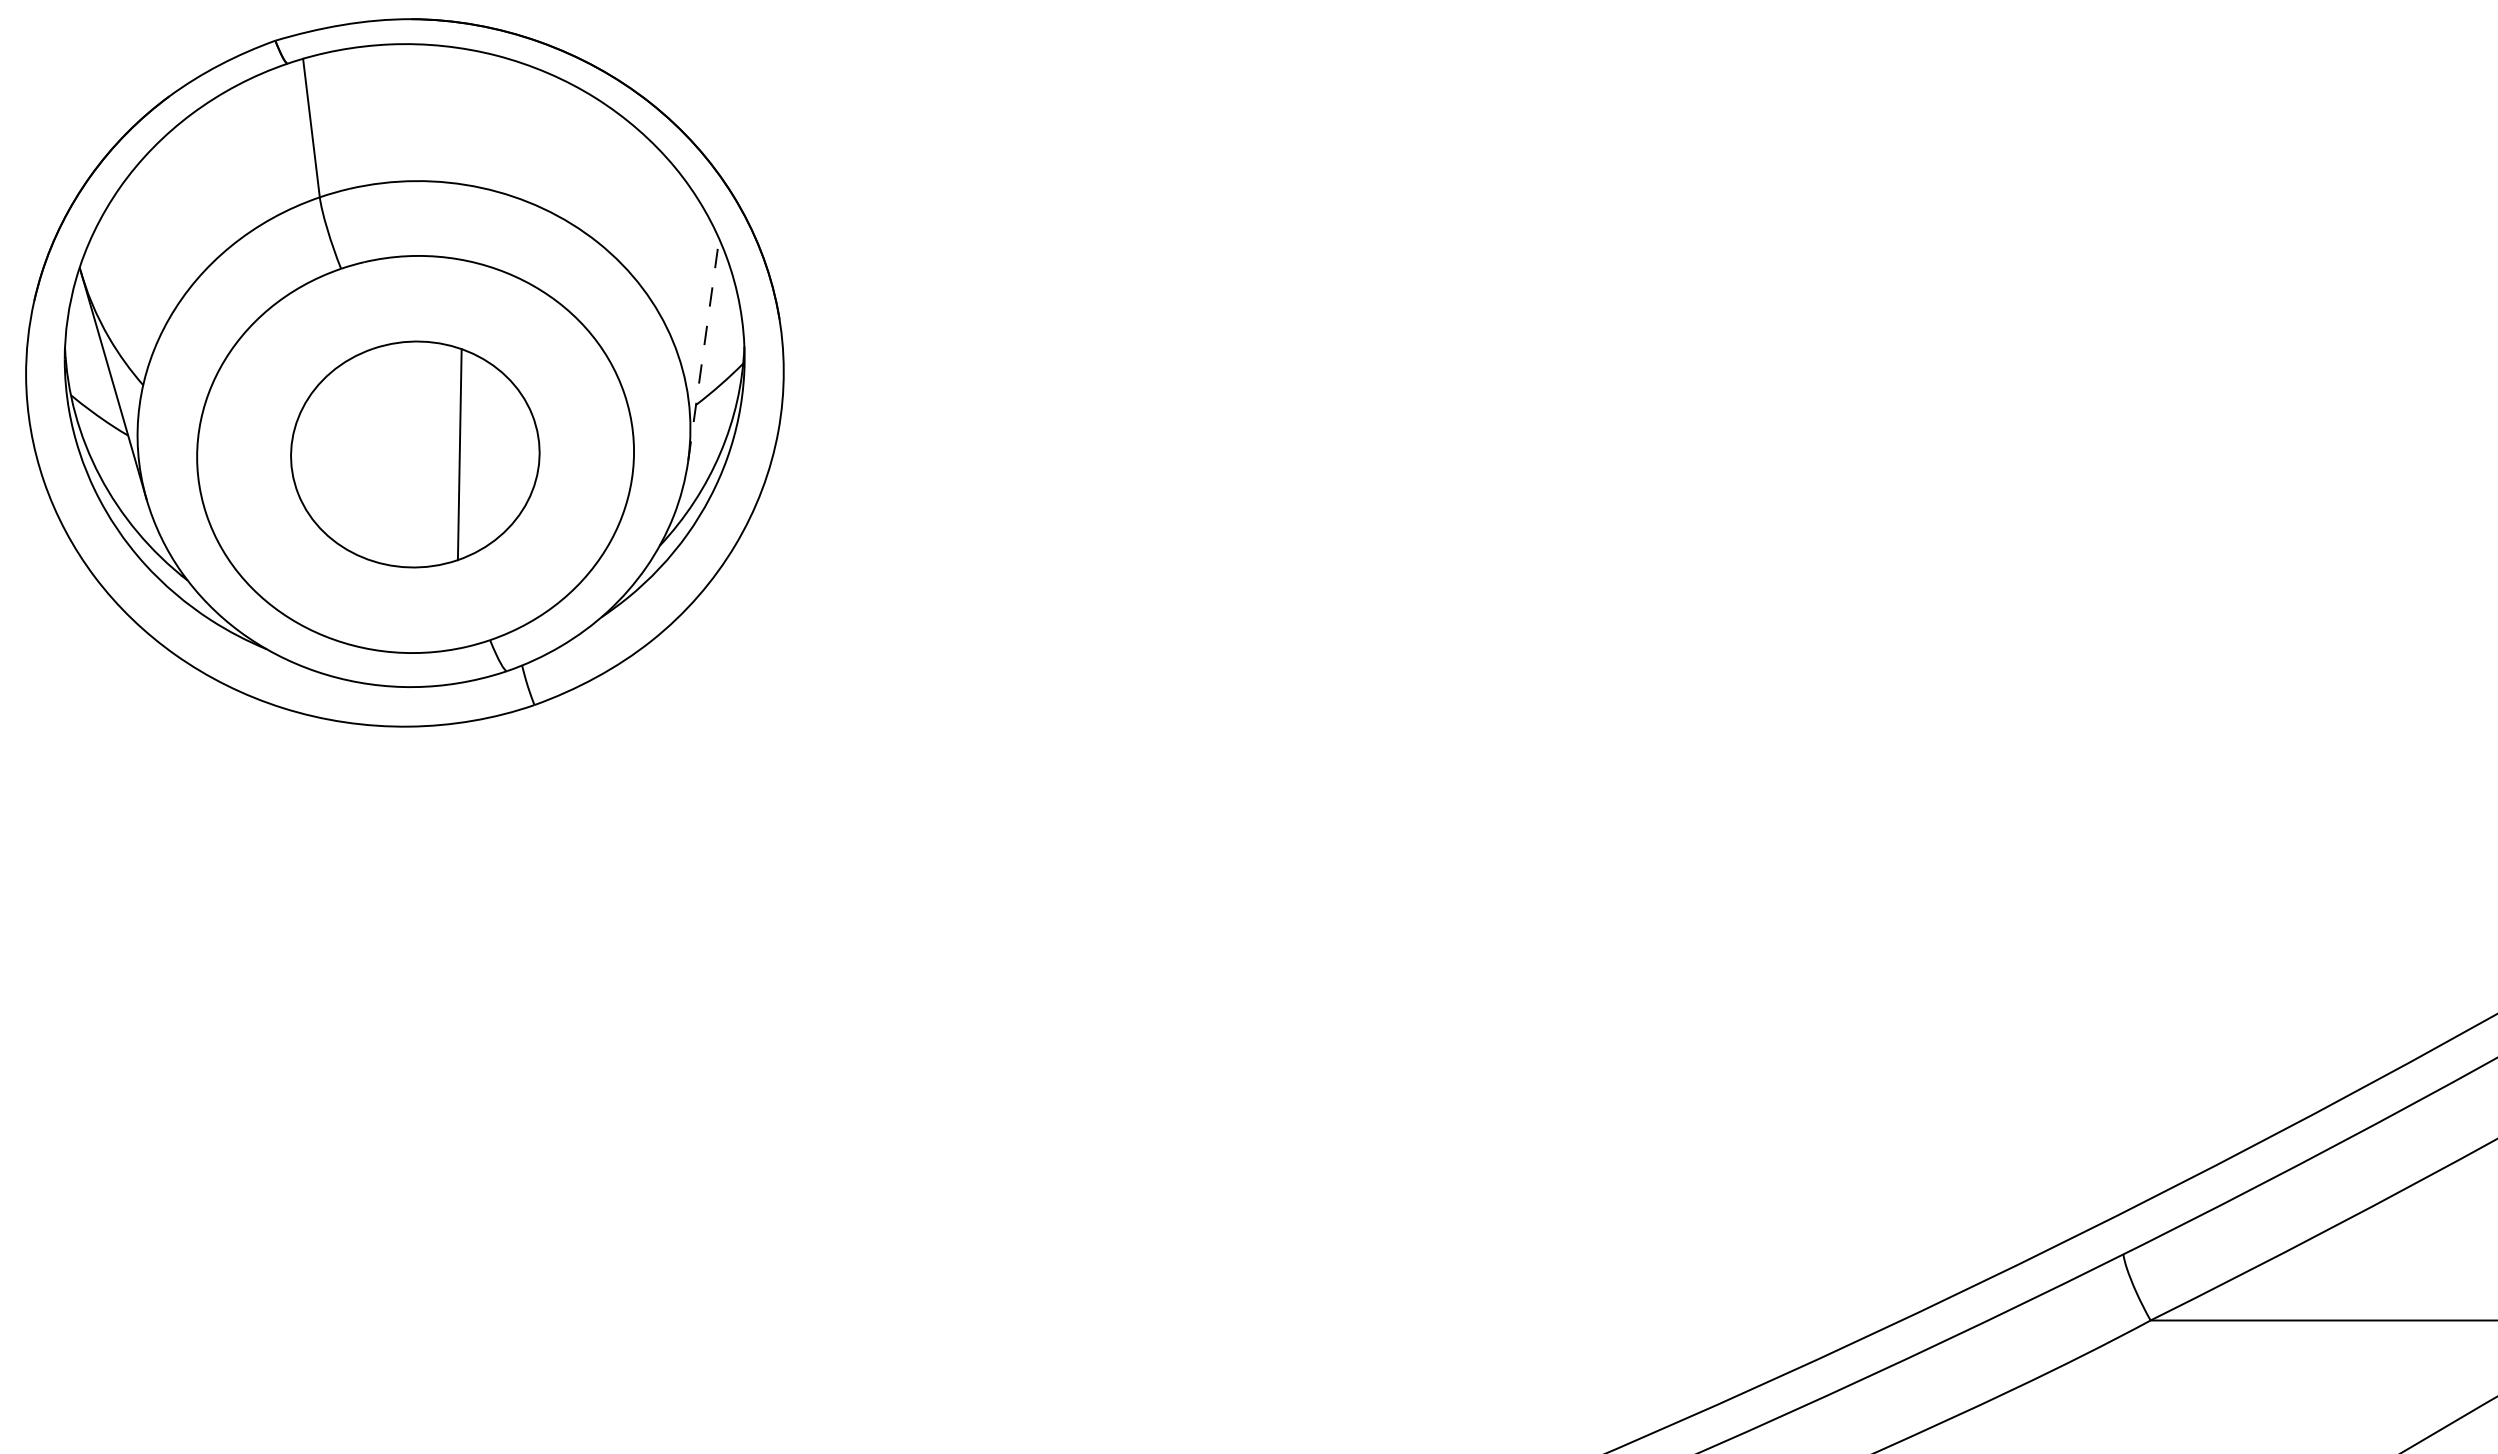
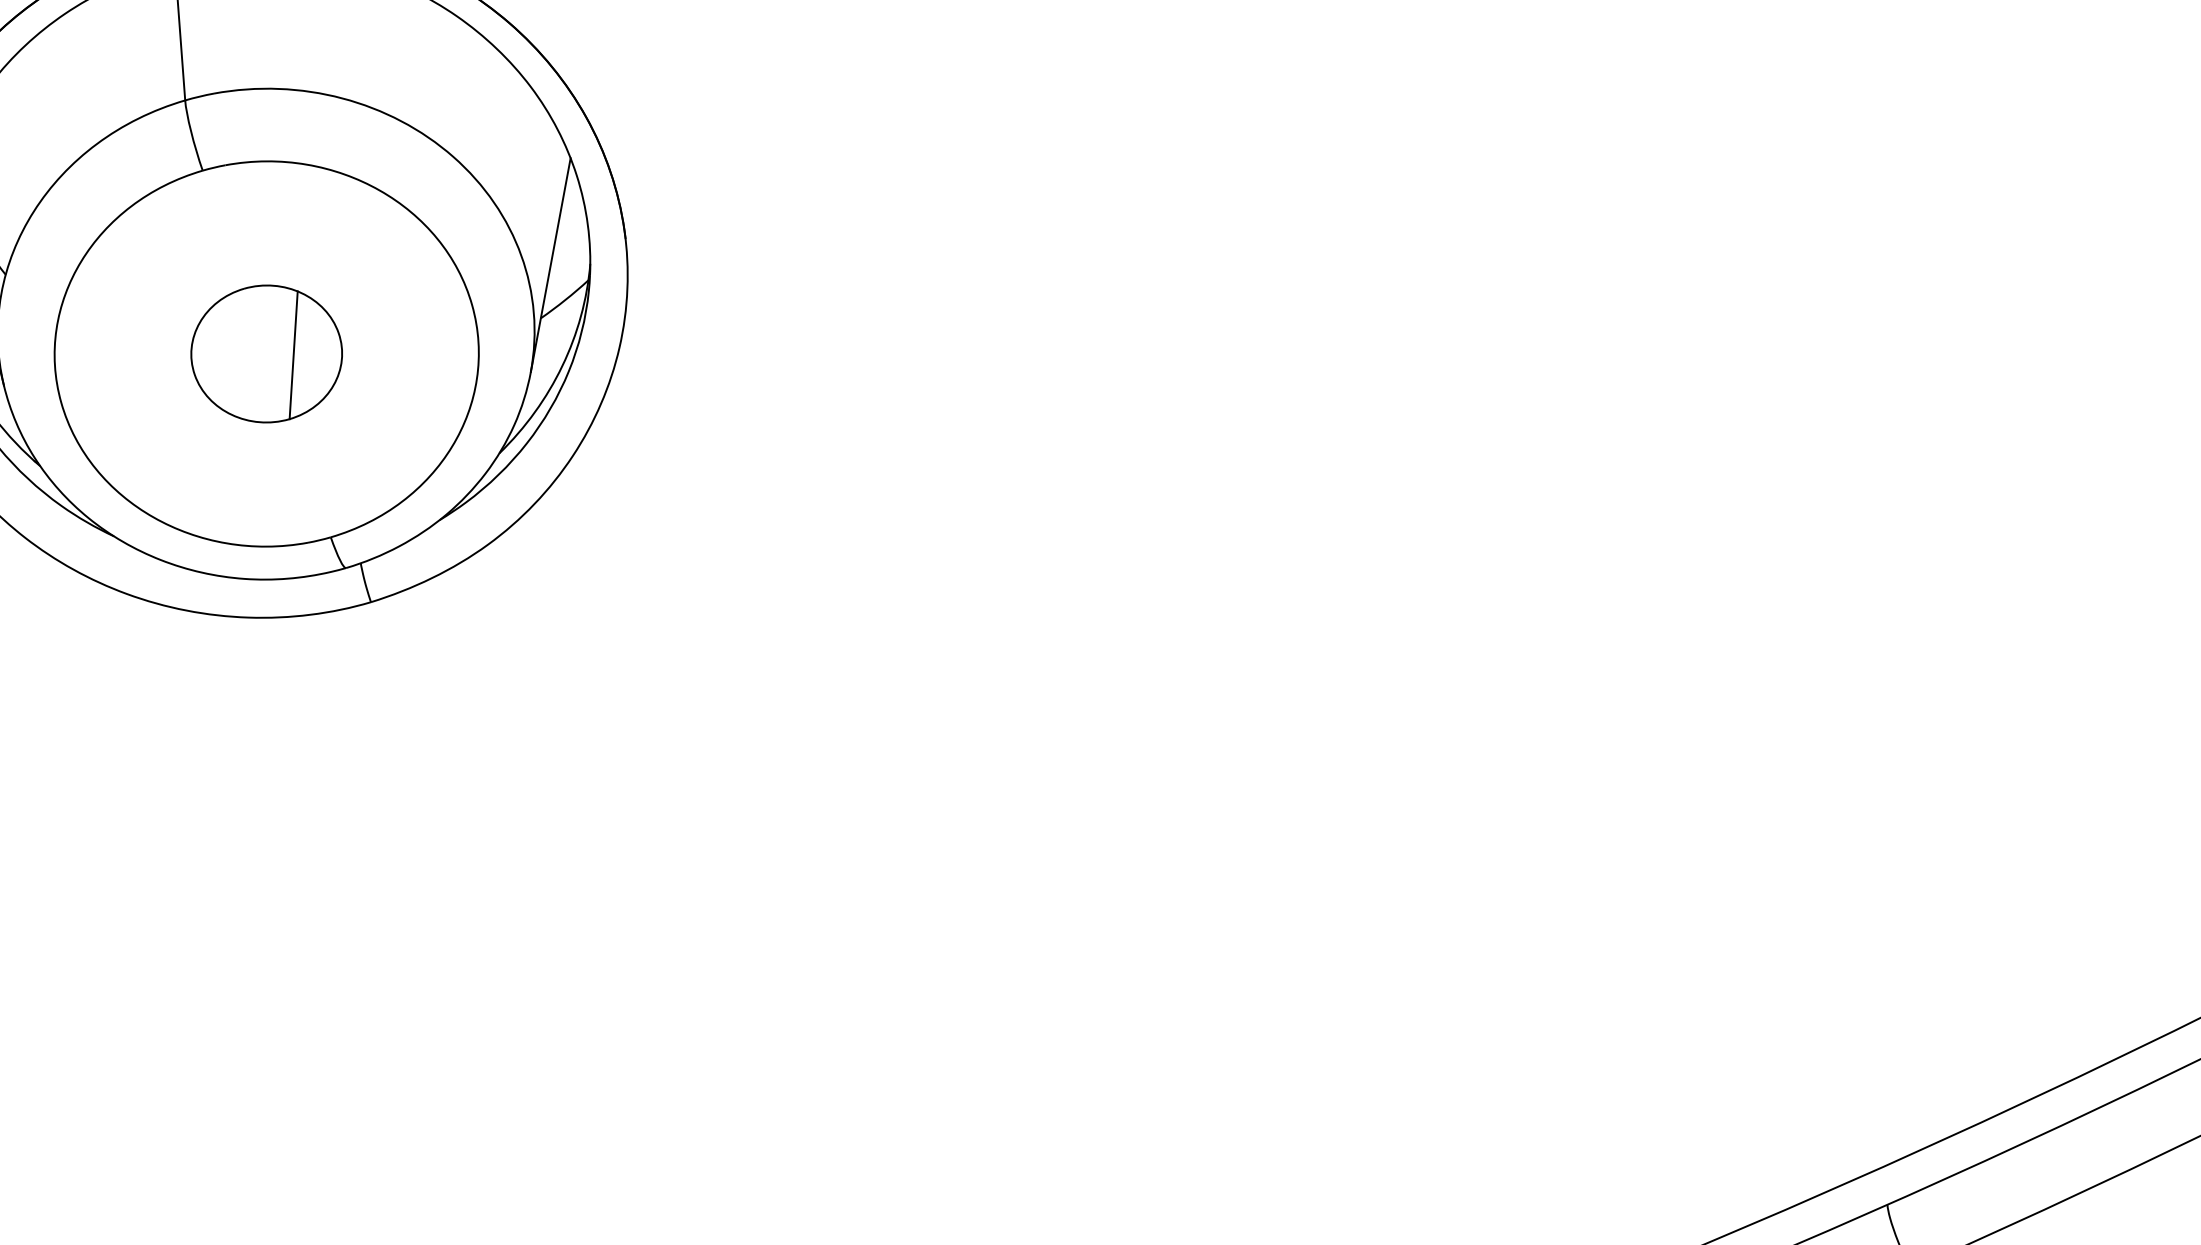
line: (703, 349) -> (550, 264), dashed -> solid
part: (415, 454) -> (266, 353), size x0.62

